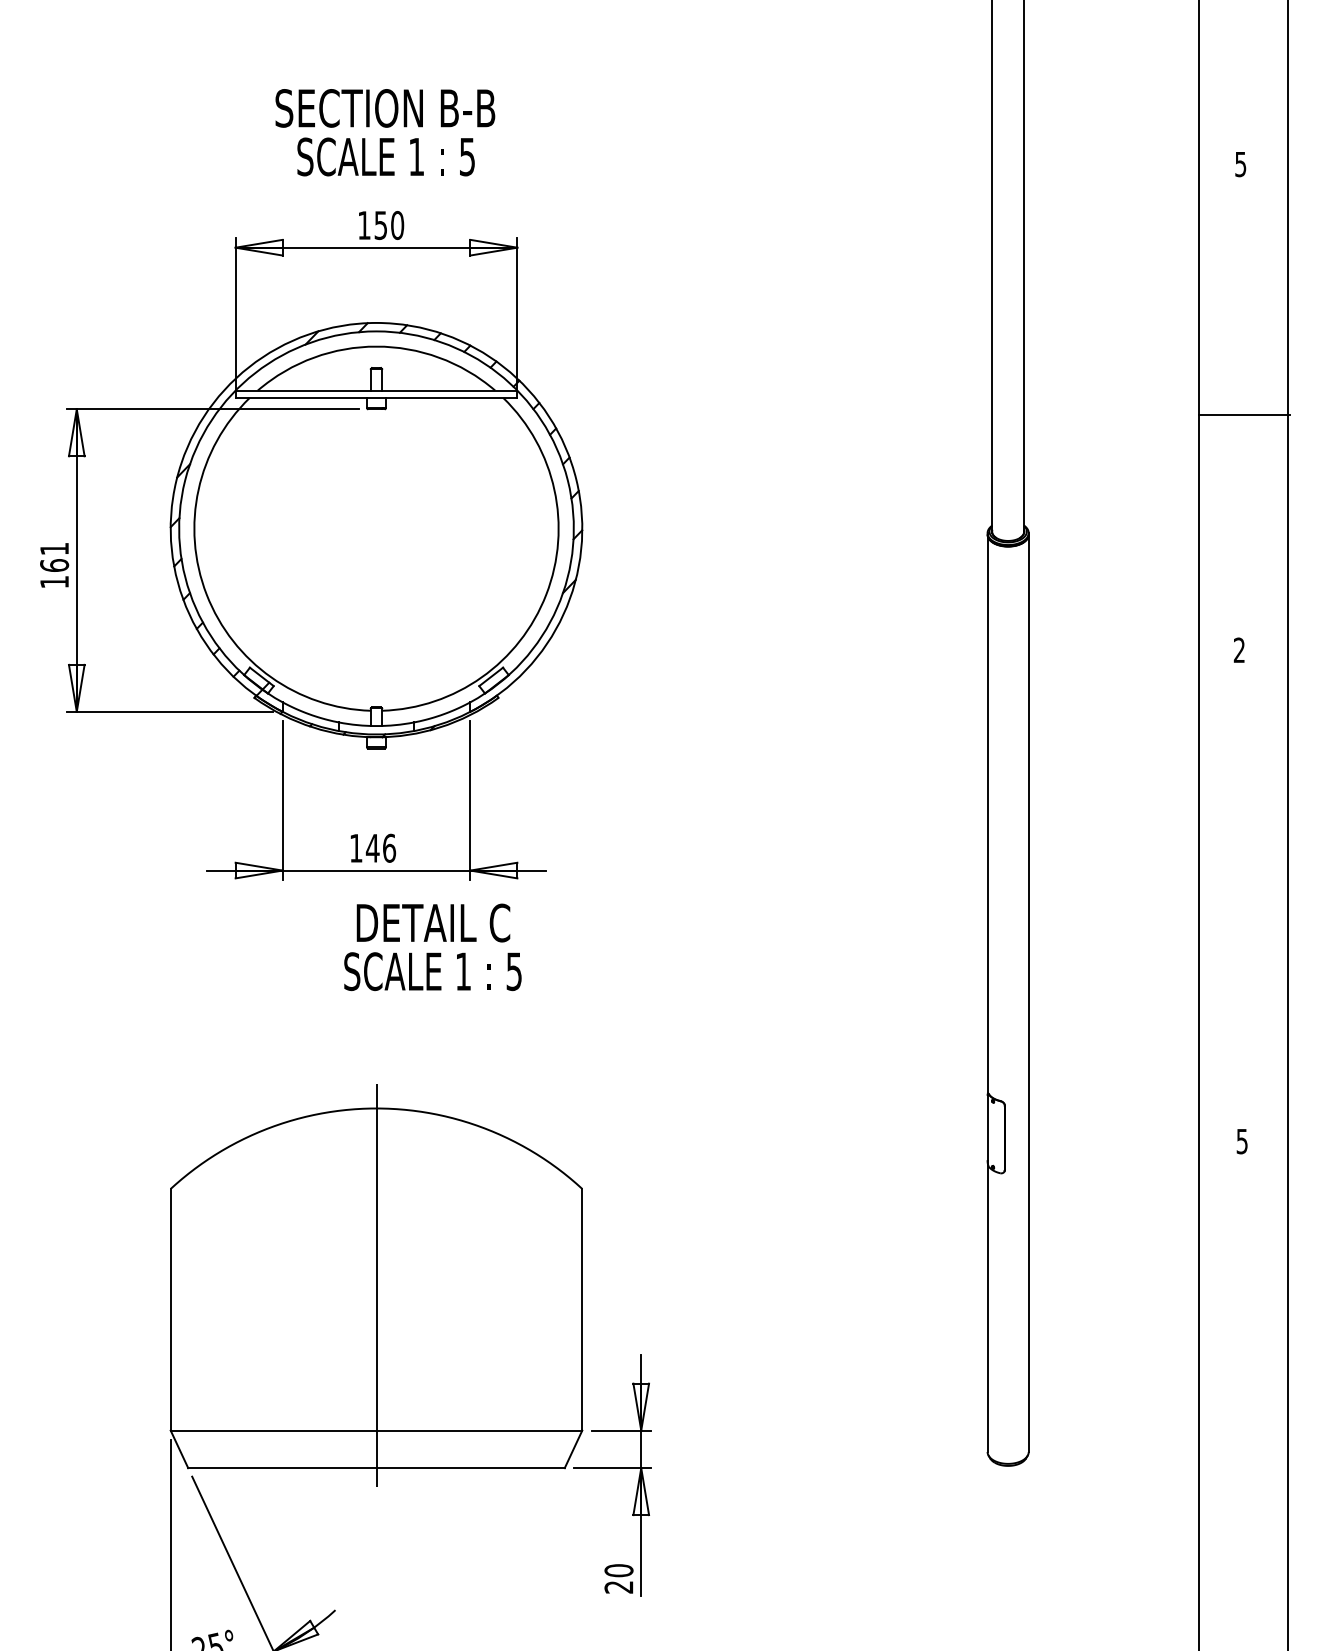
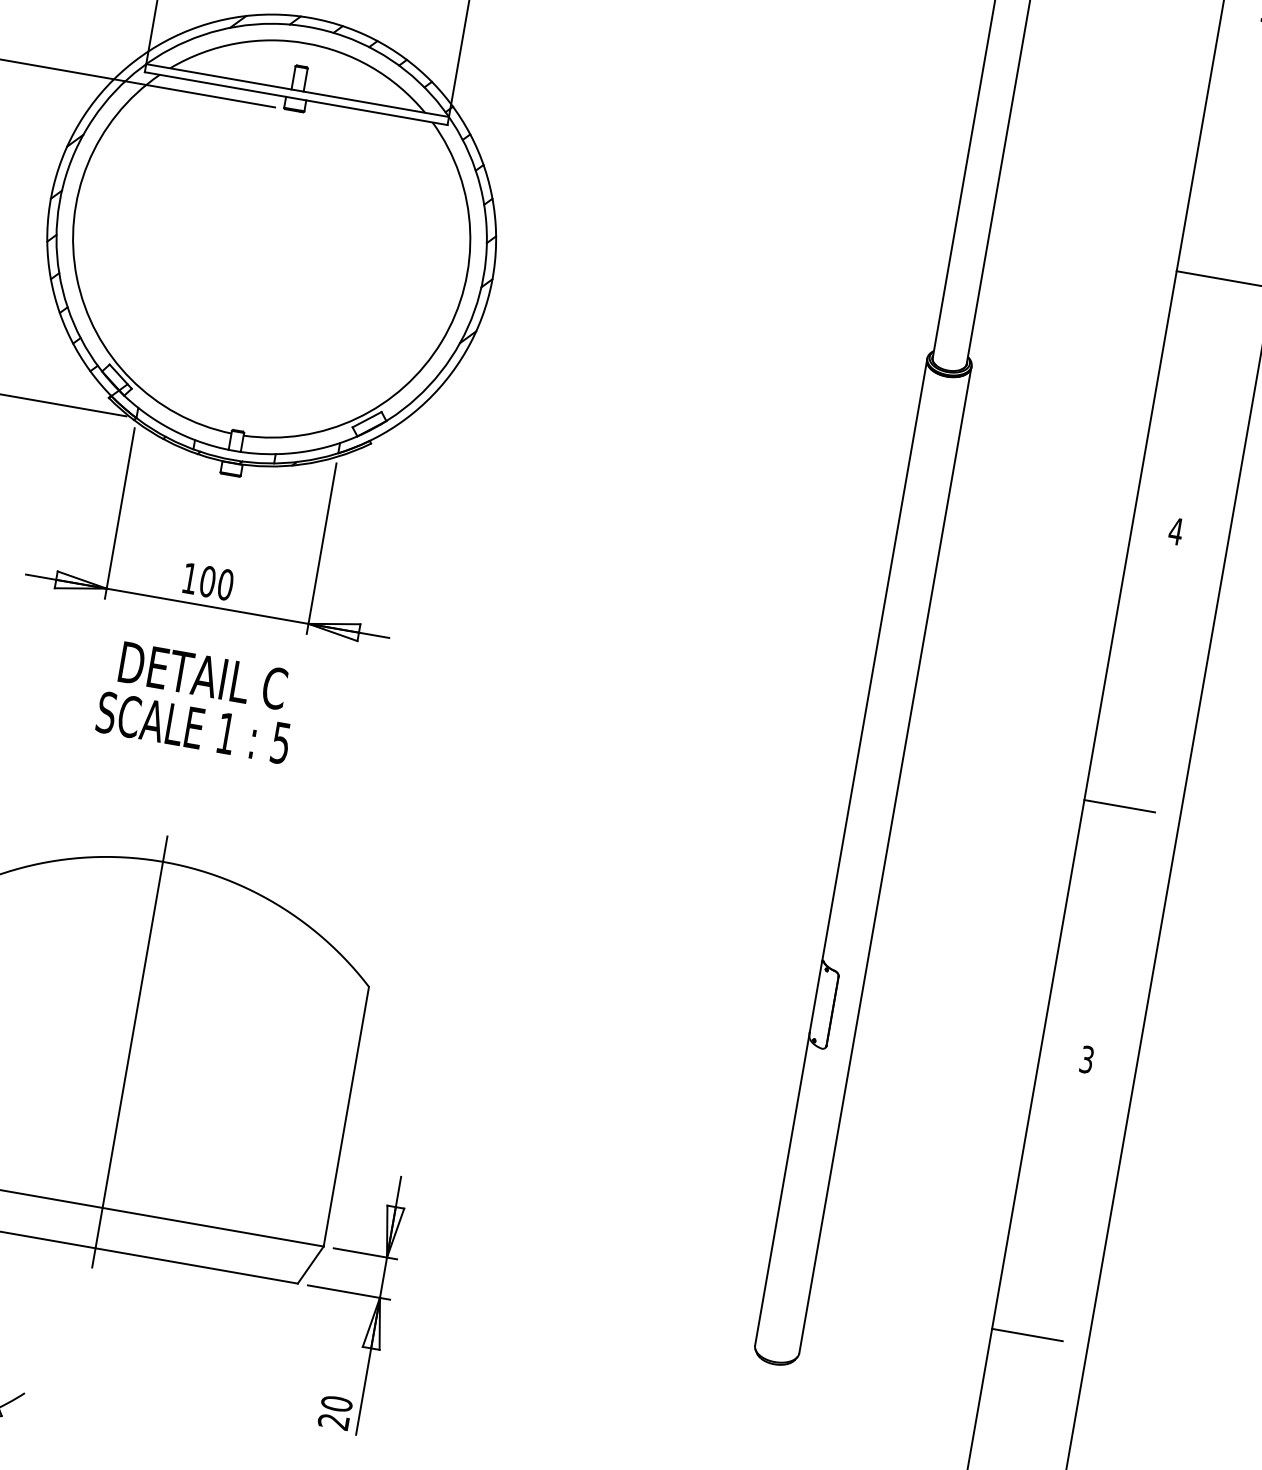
text: (1239, 649) -> (1176, 530), 2 -> 4
text: (380, 847) -> (216, 582), 146 -> 100
line: (1231, 907) -> (1119, 806), added
text: (432, 947) -> (197, 701), moved
text: (1242, 1140) -> (1087, 1058), 5 -> 3
line: (1231, 1399) -> (1027, 1334), added

